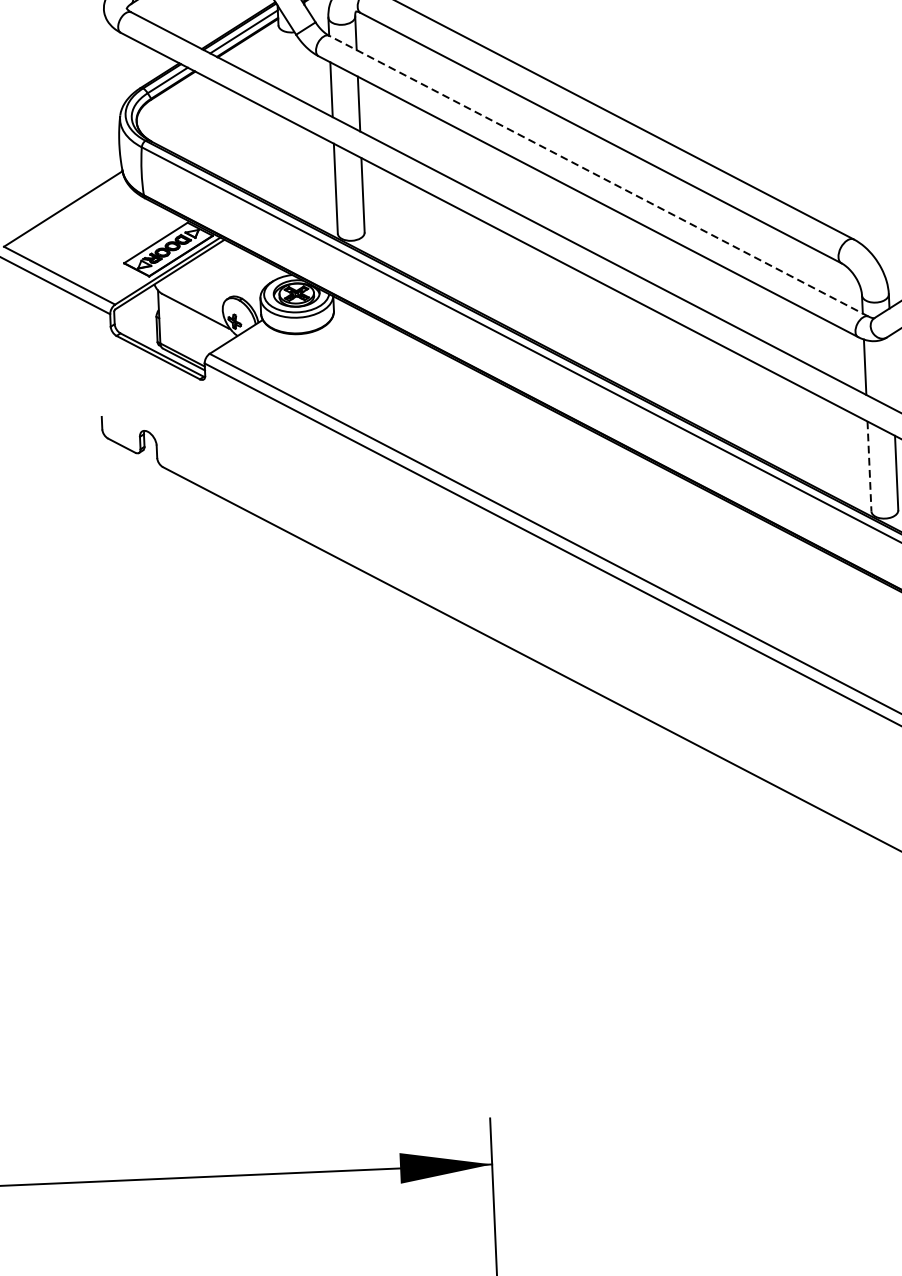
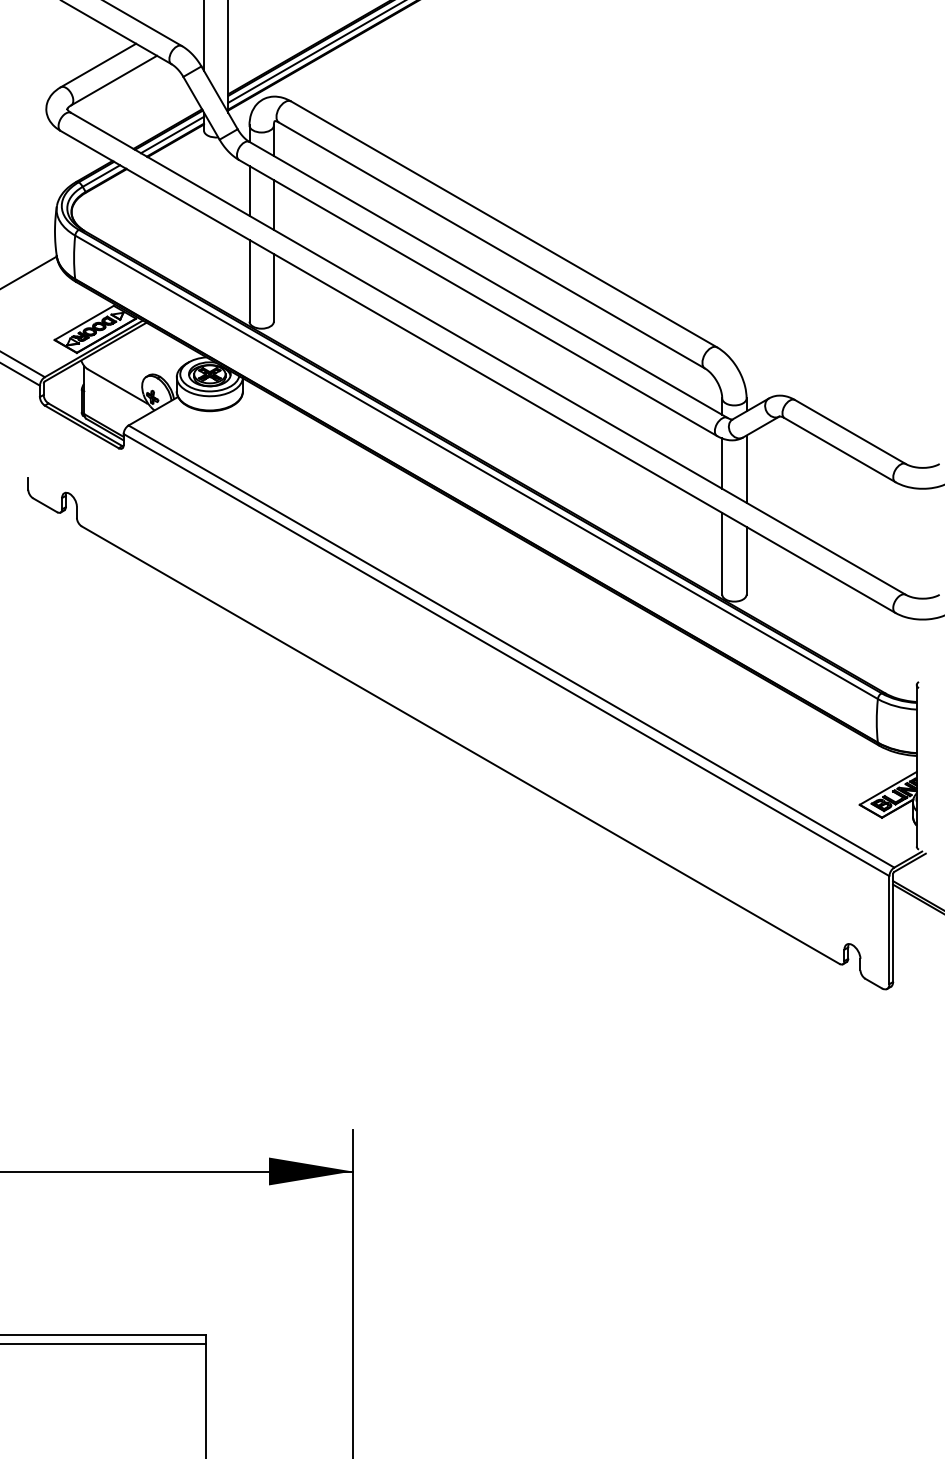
line: (598, 175) -> (488, 279), dashed -> solid
line: (892, 371) -> (746, 468), added
line: (869, 466) -> (722, 553), dashed -> solid

